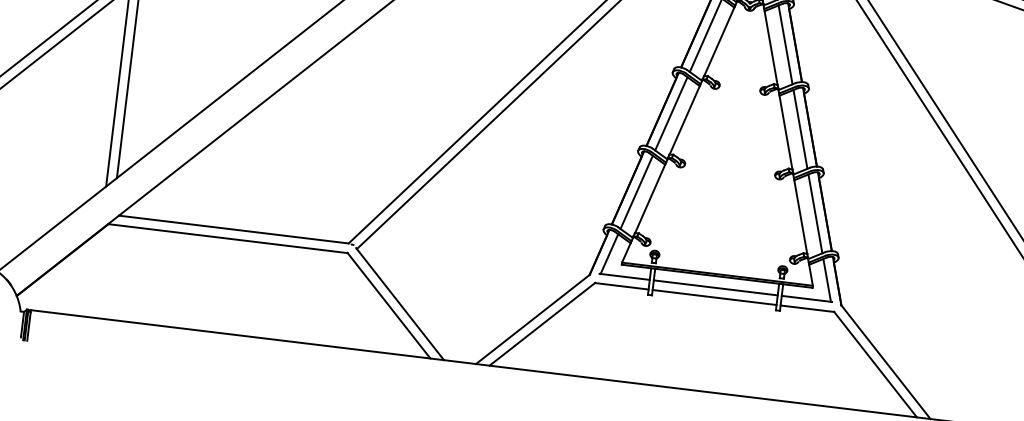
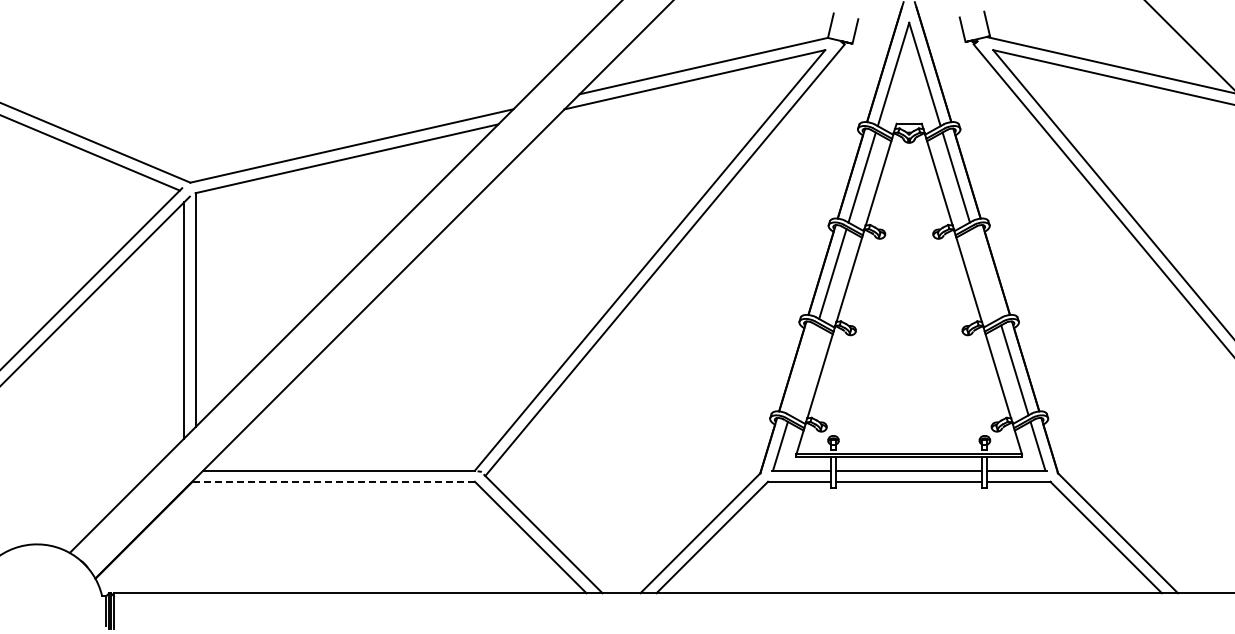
line: (800, 129) -> (985, 273), removed
line: (636, 192) -> (803, 370), removed
line: (227, 239) -> (333, 482), solid -> dashed

